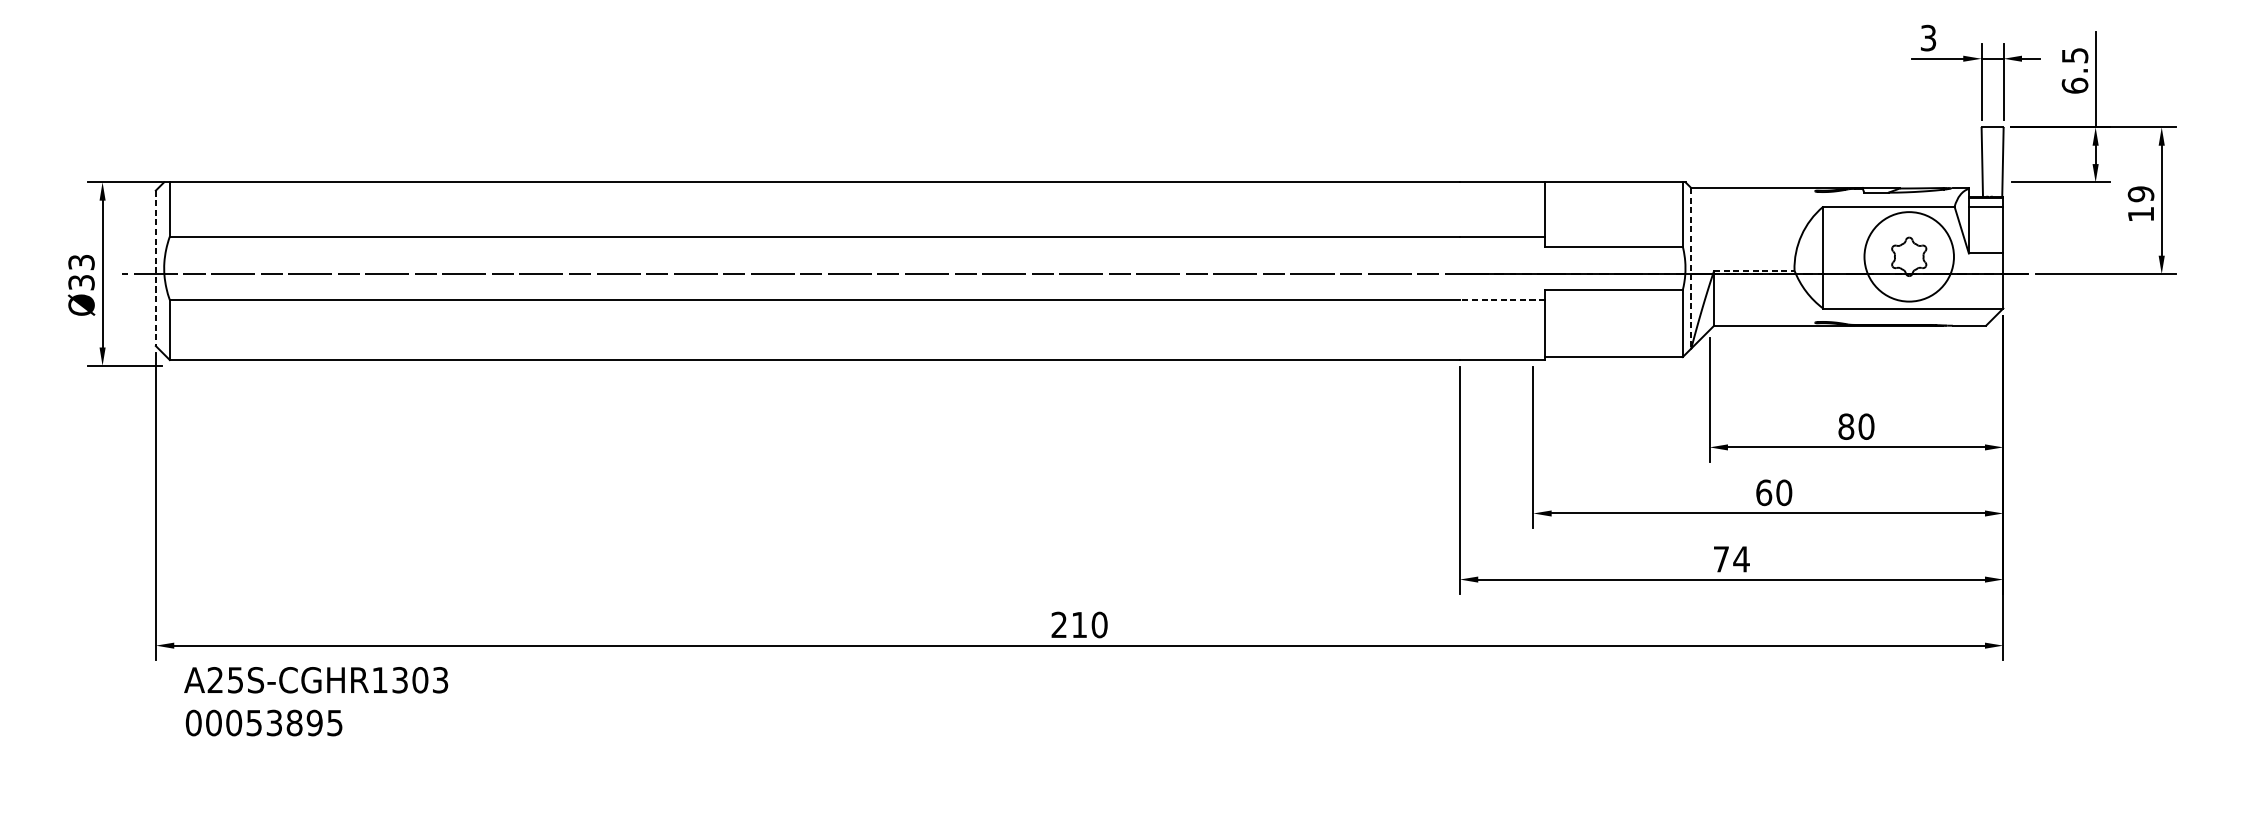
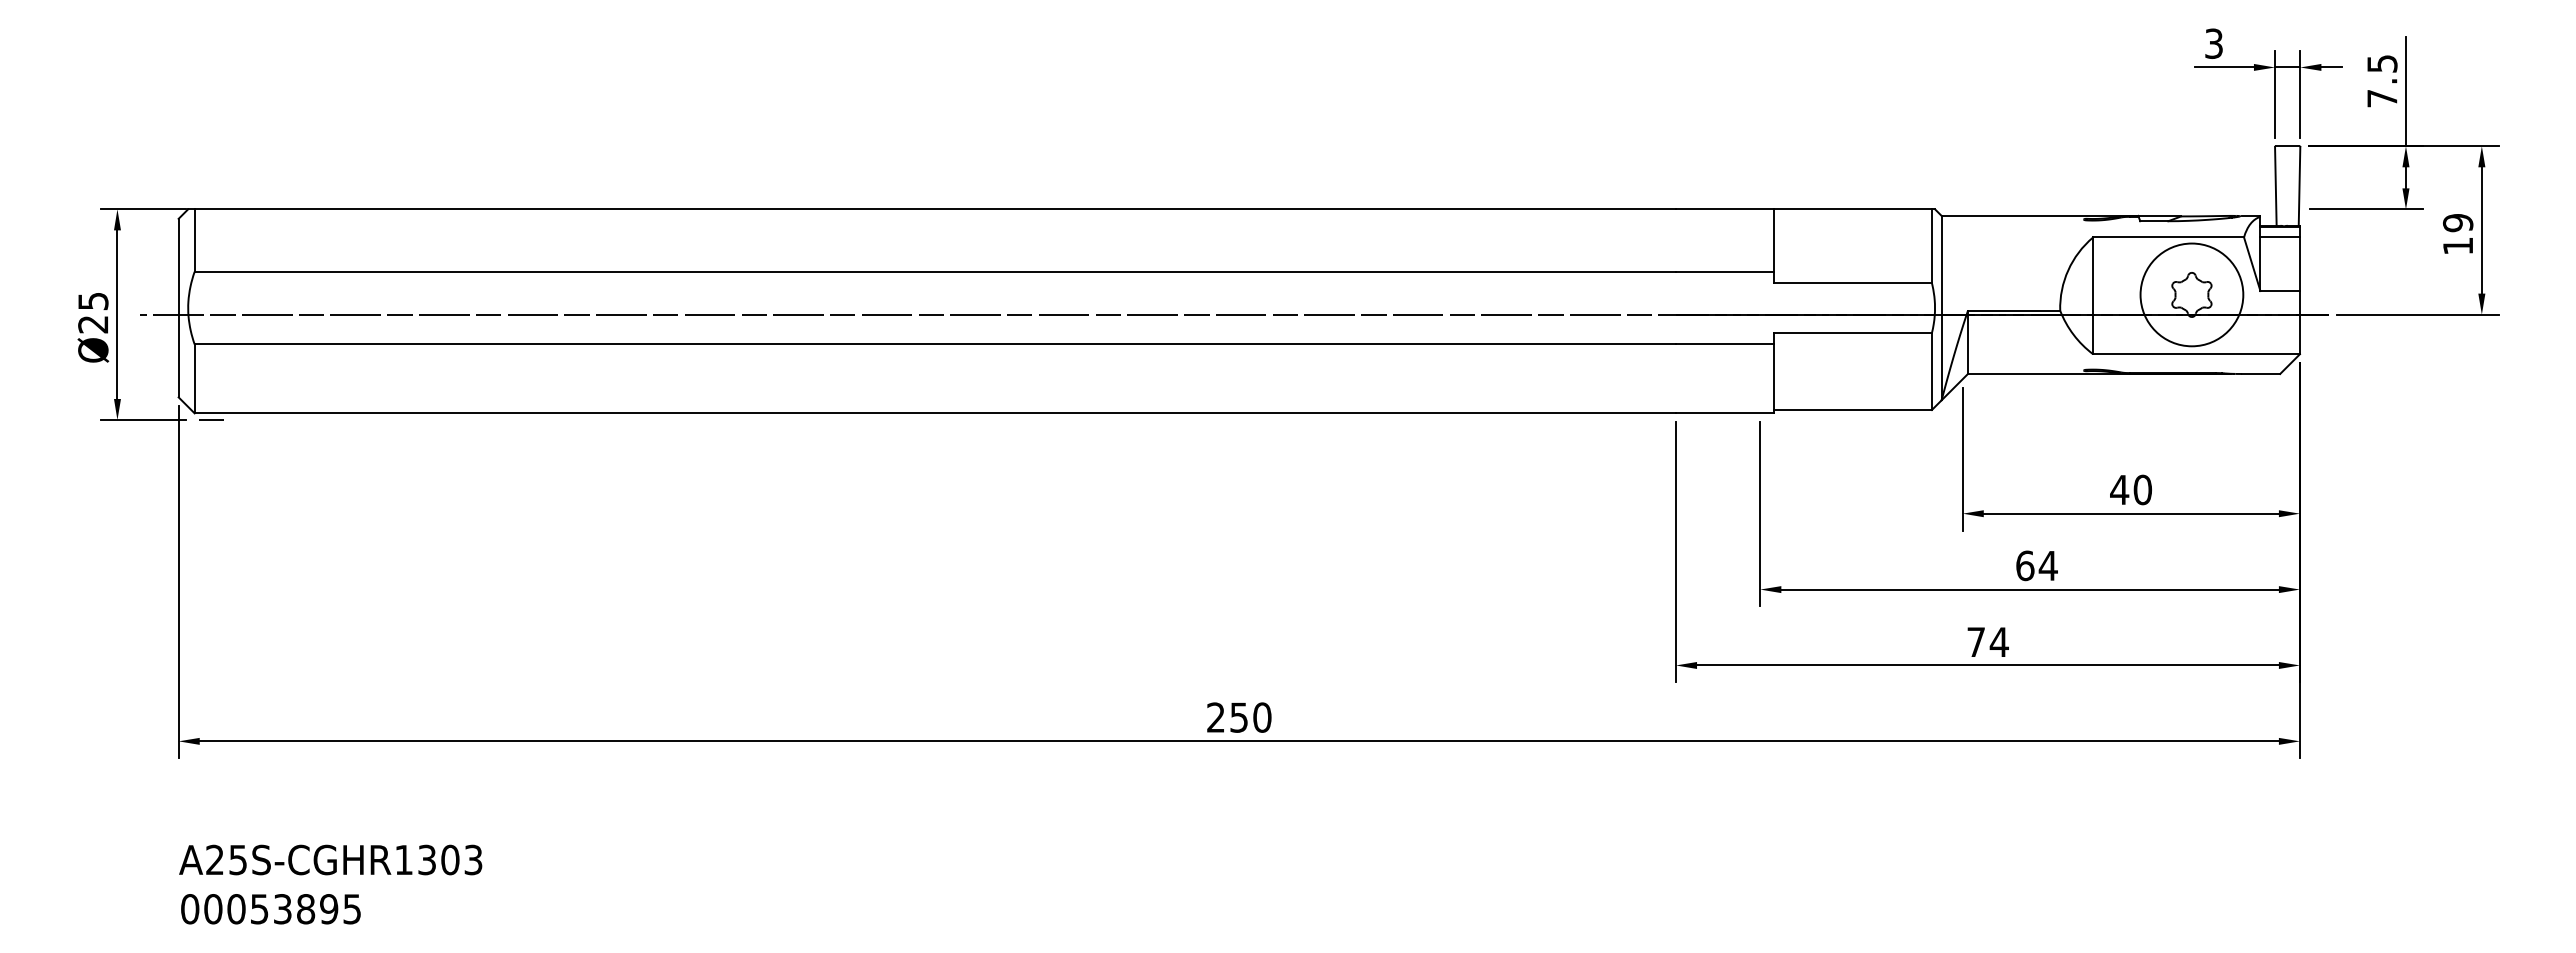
text: (2075, 85) -> (2382, 98), 6.5 -> 7.5
line: (155, 268) -> (178, 308), dashed -> solid
line: (1691, 268) -> (1941, 308), dashed -> solid
line: (1754, 270) -> (2014, 310), dashed -> solid
text: (81, 272) -> (93, 312), Ø33 -> Ø25
line: (1502, 300) -> (1724, 344), dashed -> solid
line: (182, 366) -> (209, 420), added
text: (1846, 426) -> (2119, 489), 80 -> 40
text: (1783, 492) -> (2047, 565), 60 -> 64
text: (1078, 624) -> (1238, 717), 210 -> 250
text: (315, 701) -> (330, 884), moved

